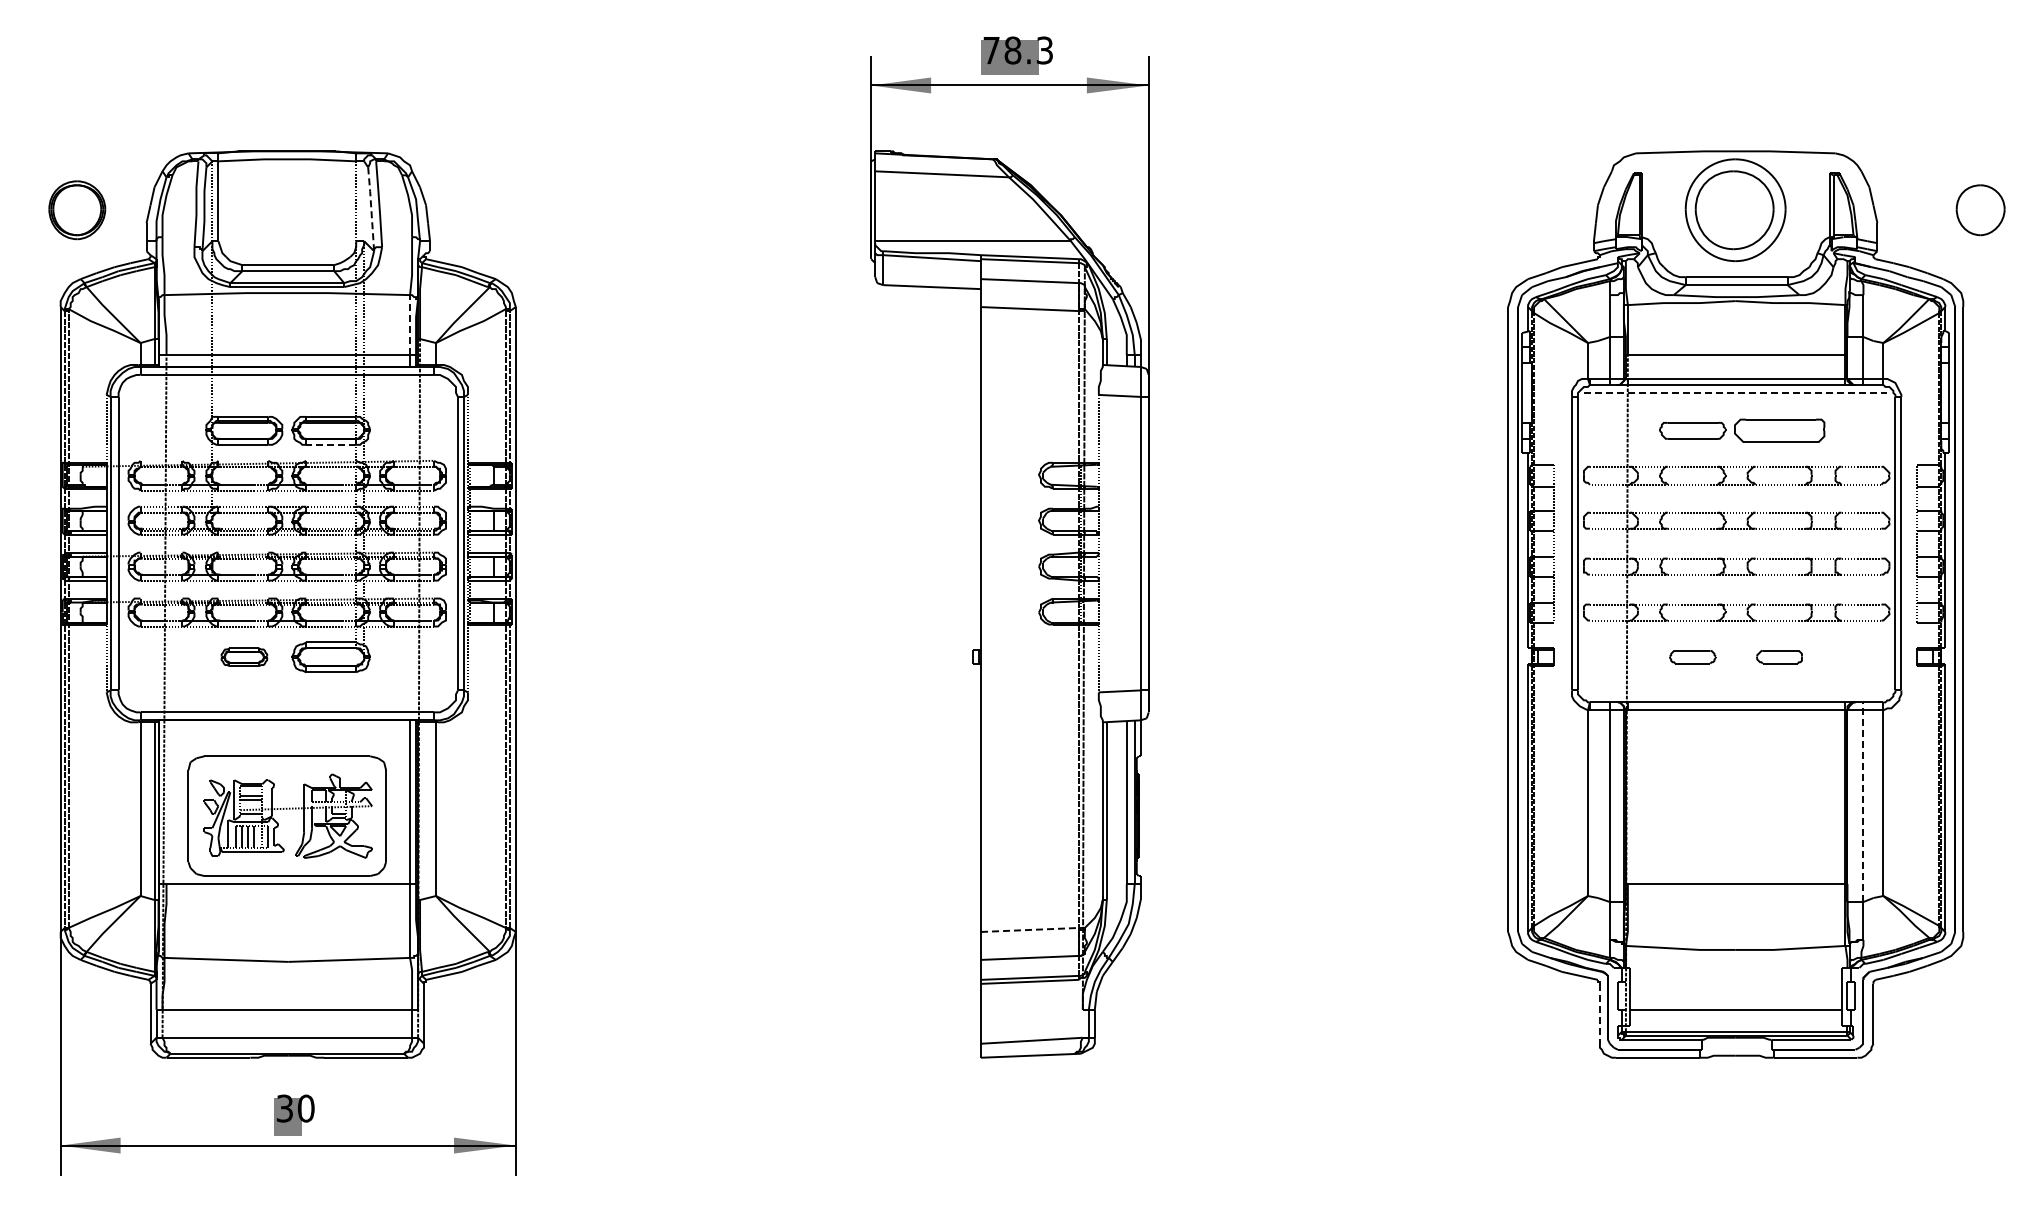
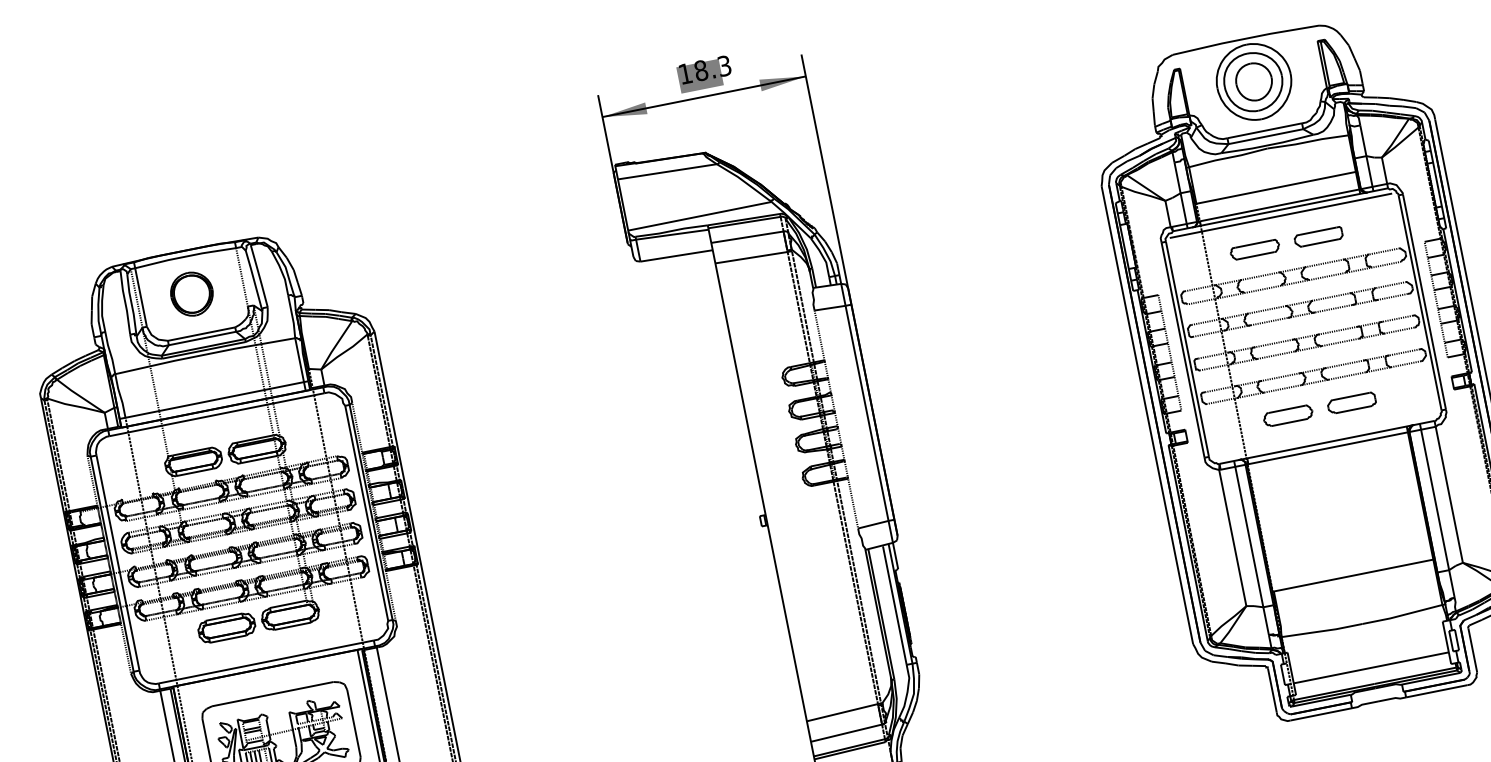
text: (991, 50) -> (685, 73), 78.3 -> 18.3
line: (371, 208) -> (254, 280), dashed -> solid
part: (77, 210) -> (192, 294), moved
part: (1980, 210) -> (1254, 82), moved
line: (410, 325) -> (299, 360), dashed -> solid
line: (1735, 392) -> (1280, 215), dashed -> solid
part: (1779, 430) -> (1318, 236), size x0.71
line: (331, 444) -> (259, 459), dashed -> solid
part: (244, 656) -> (226, 627), size x1.67
part: (1692, 656) -> (1287, 415), size x1.43
part: (1779, 656) -> (1351, 402), size x1.43
line: (1863, 802) -> (1434, 497), dashed -> solid
line: (1029, 929) -> (842, 712), dashed -> solid
line: (1599, 1013) -> (1272, 690), dashed -> solid

